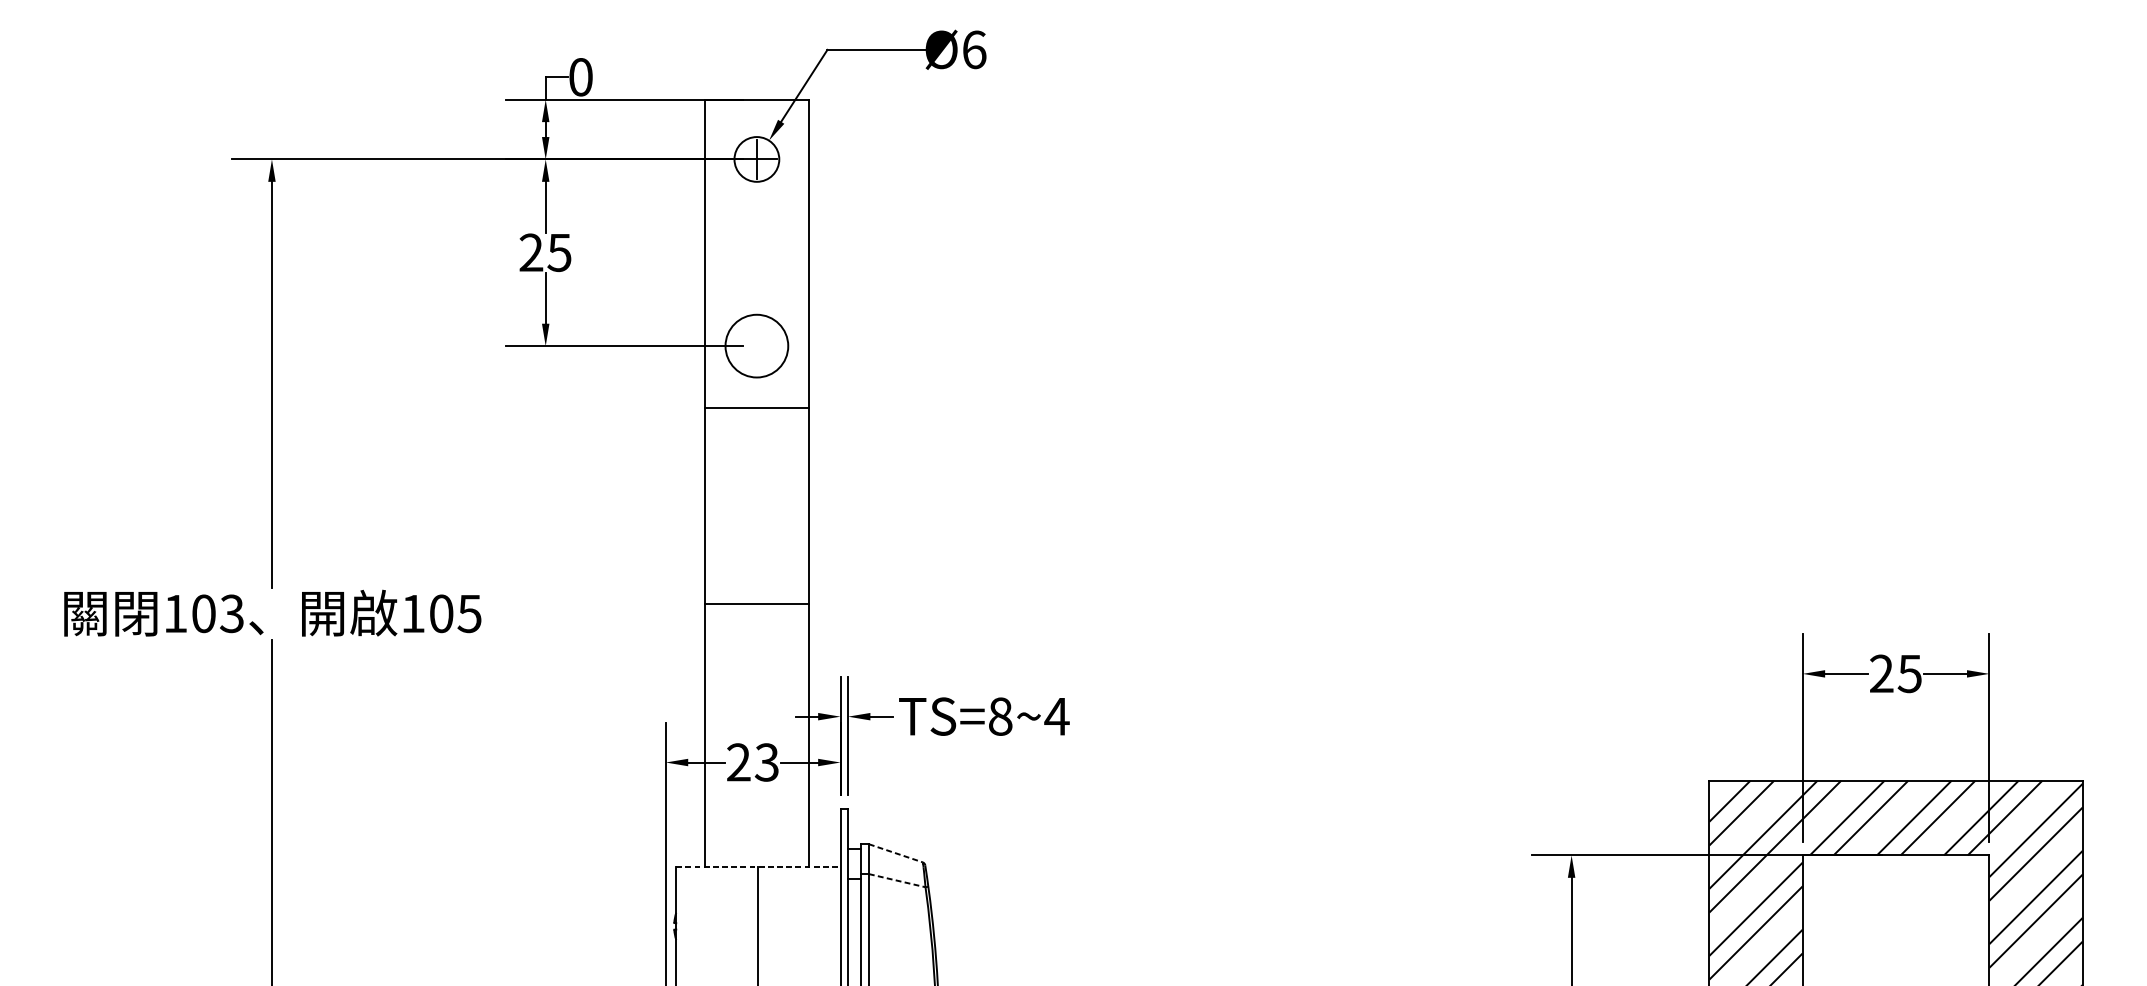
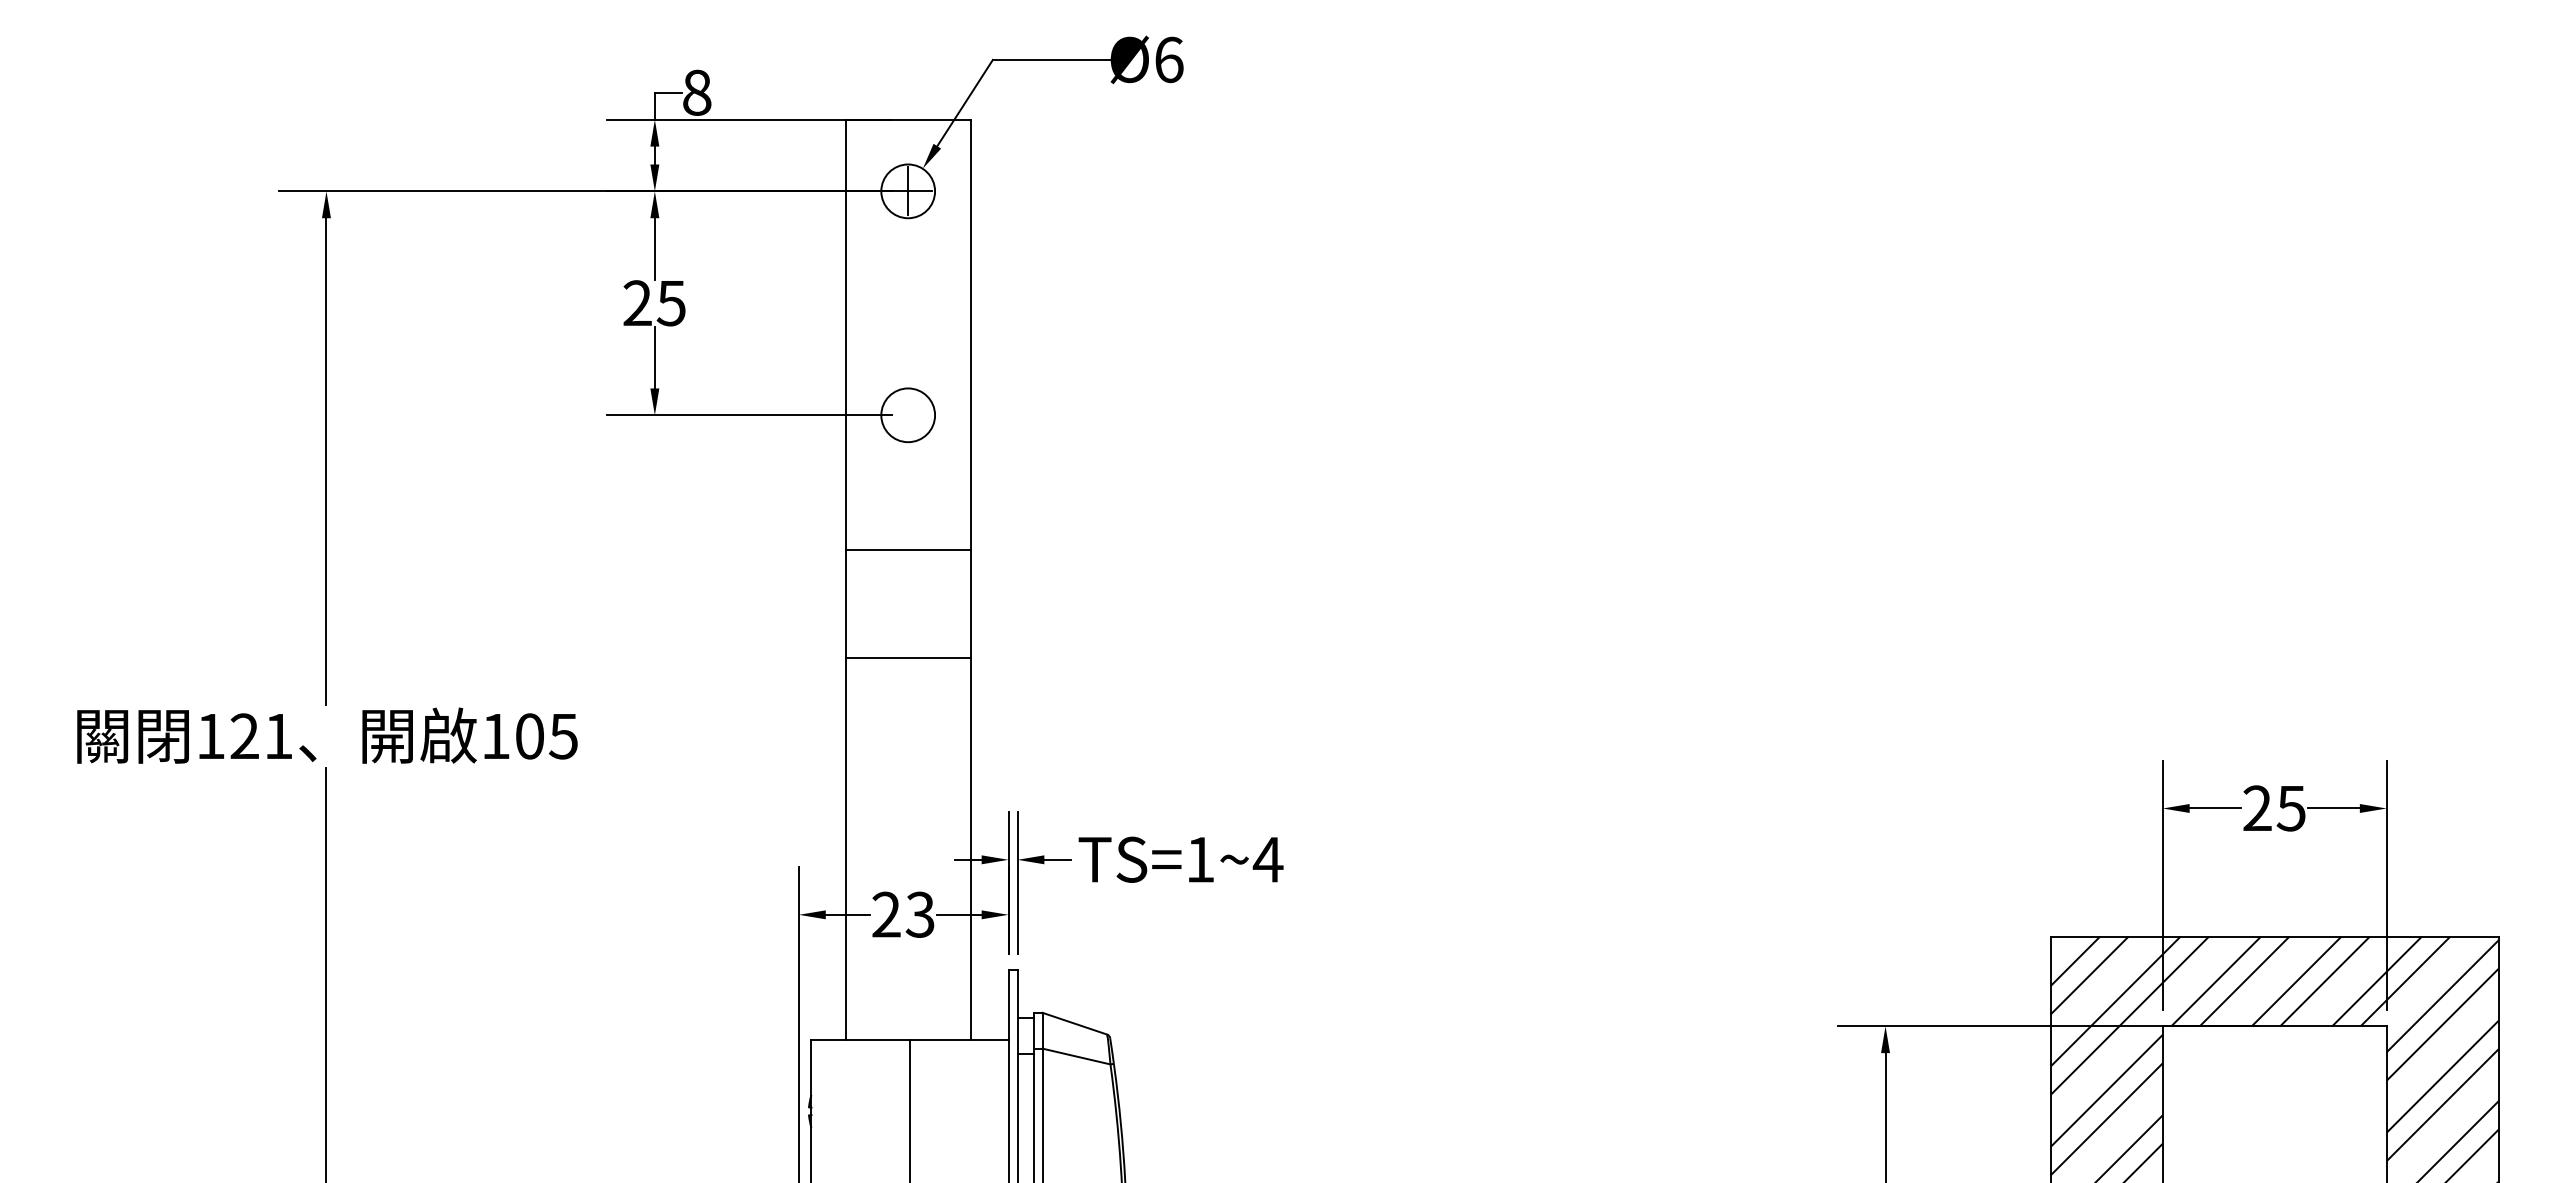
text: (581, 77) -> (697, 92), 0 -> 8
circle: (757, 346) -> (908, 415), size x0.71
line: (756, 407) -> (907, 549), moved
line: (756, 603) -> (907, 658), moved
text: (217, 613) -> (261, 736), 103 -> 121
text: (1000, 716) -> (1200, 859), TS=8~4 -> TS=1~4
line: (896, 853) -> (1075, 1023), dashed -> solid
line: (758, 866) -> (910, 1039), dashed -> solid
line: (897, 880) -> (1076, 1056), dashed -> solid

